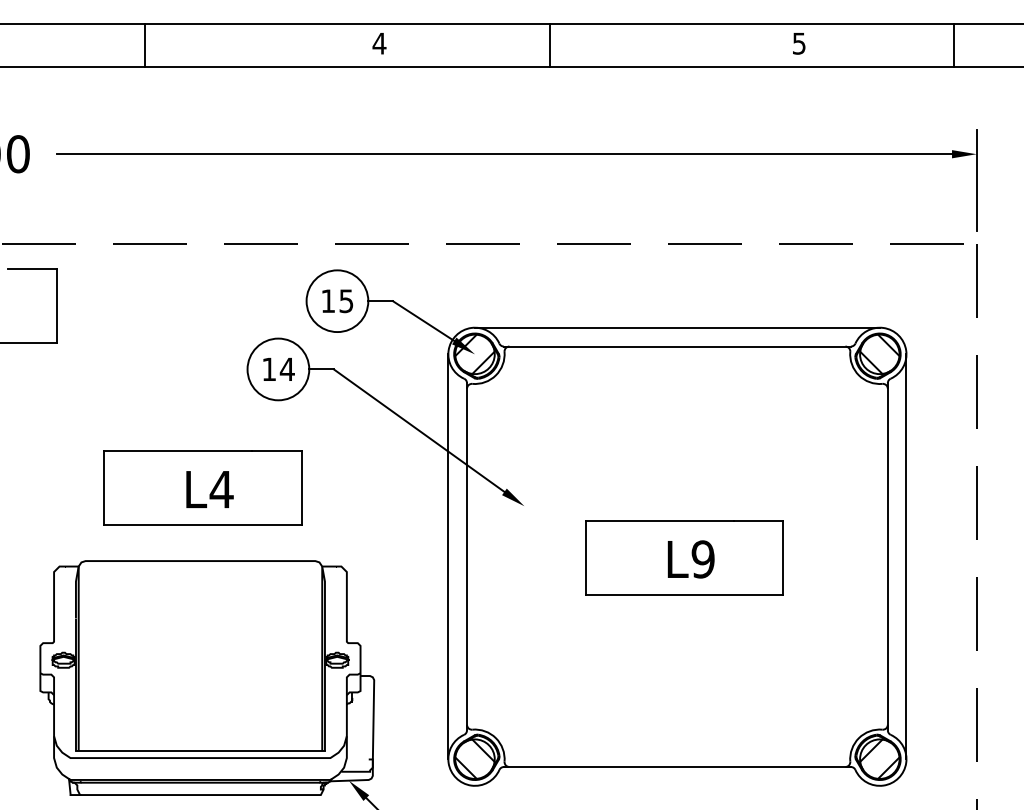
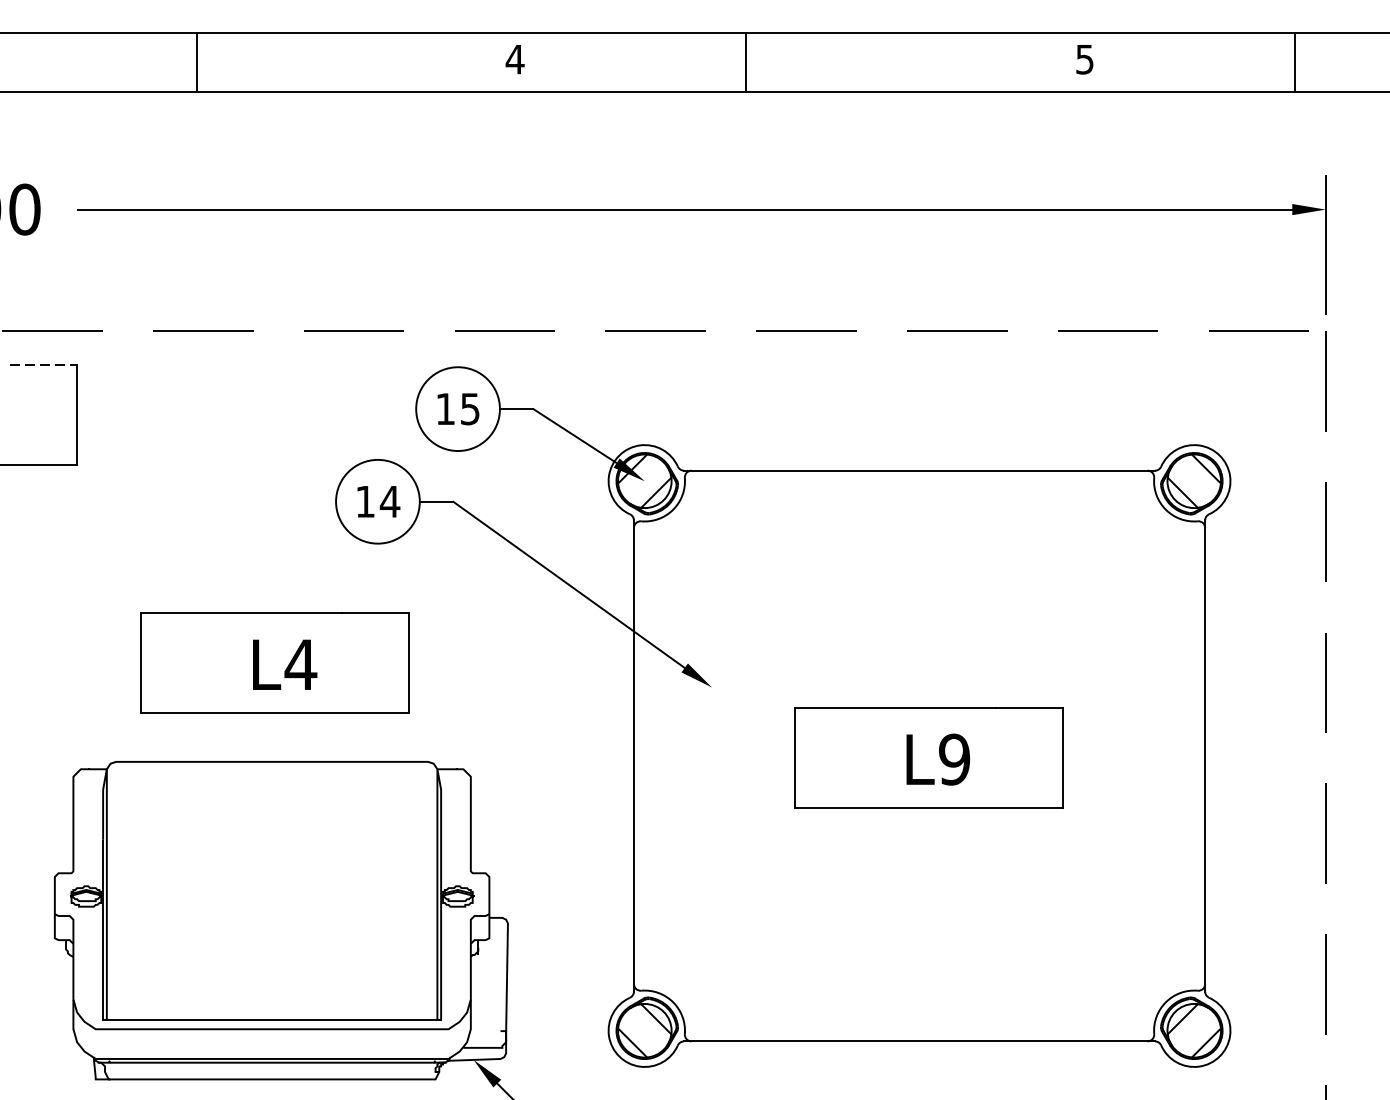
line: (32, 268) -> (44, 364), solid -> dashed
line: (677, 327) -> (919, 444), removed
line: (448, 556) -> (608, 755), removed
line: (906, 556) -> (1230, 755), removed

